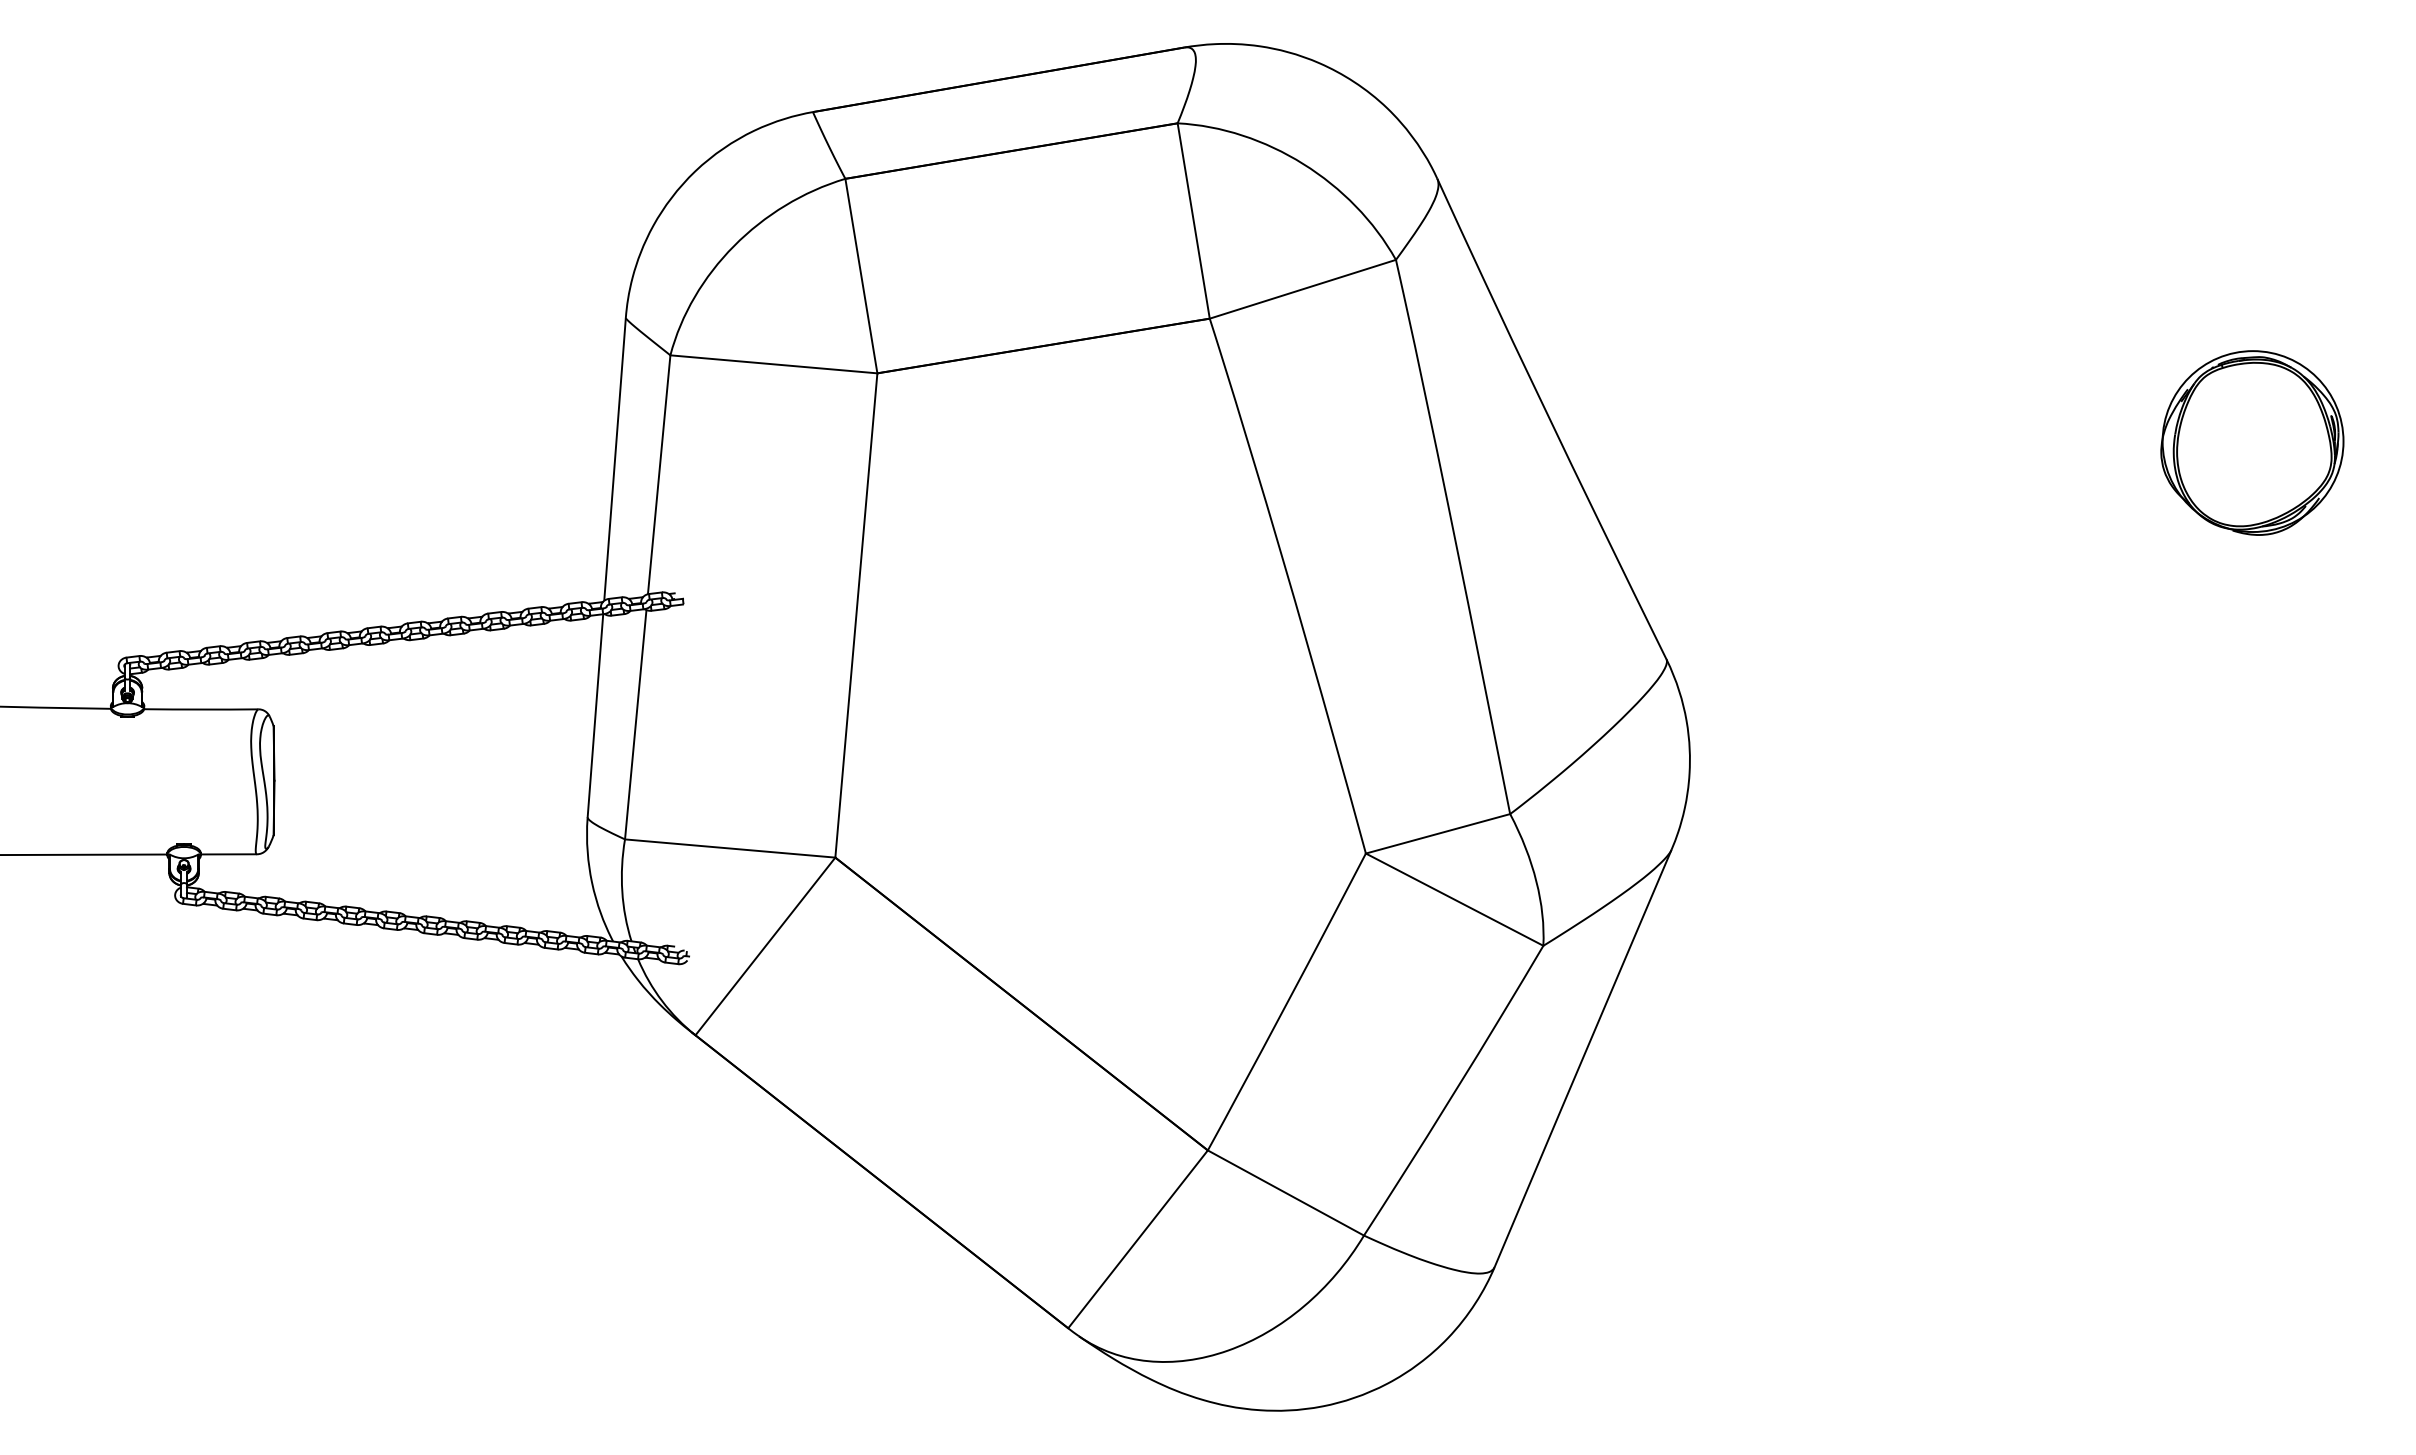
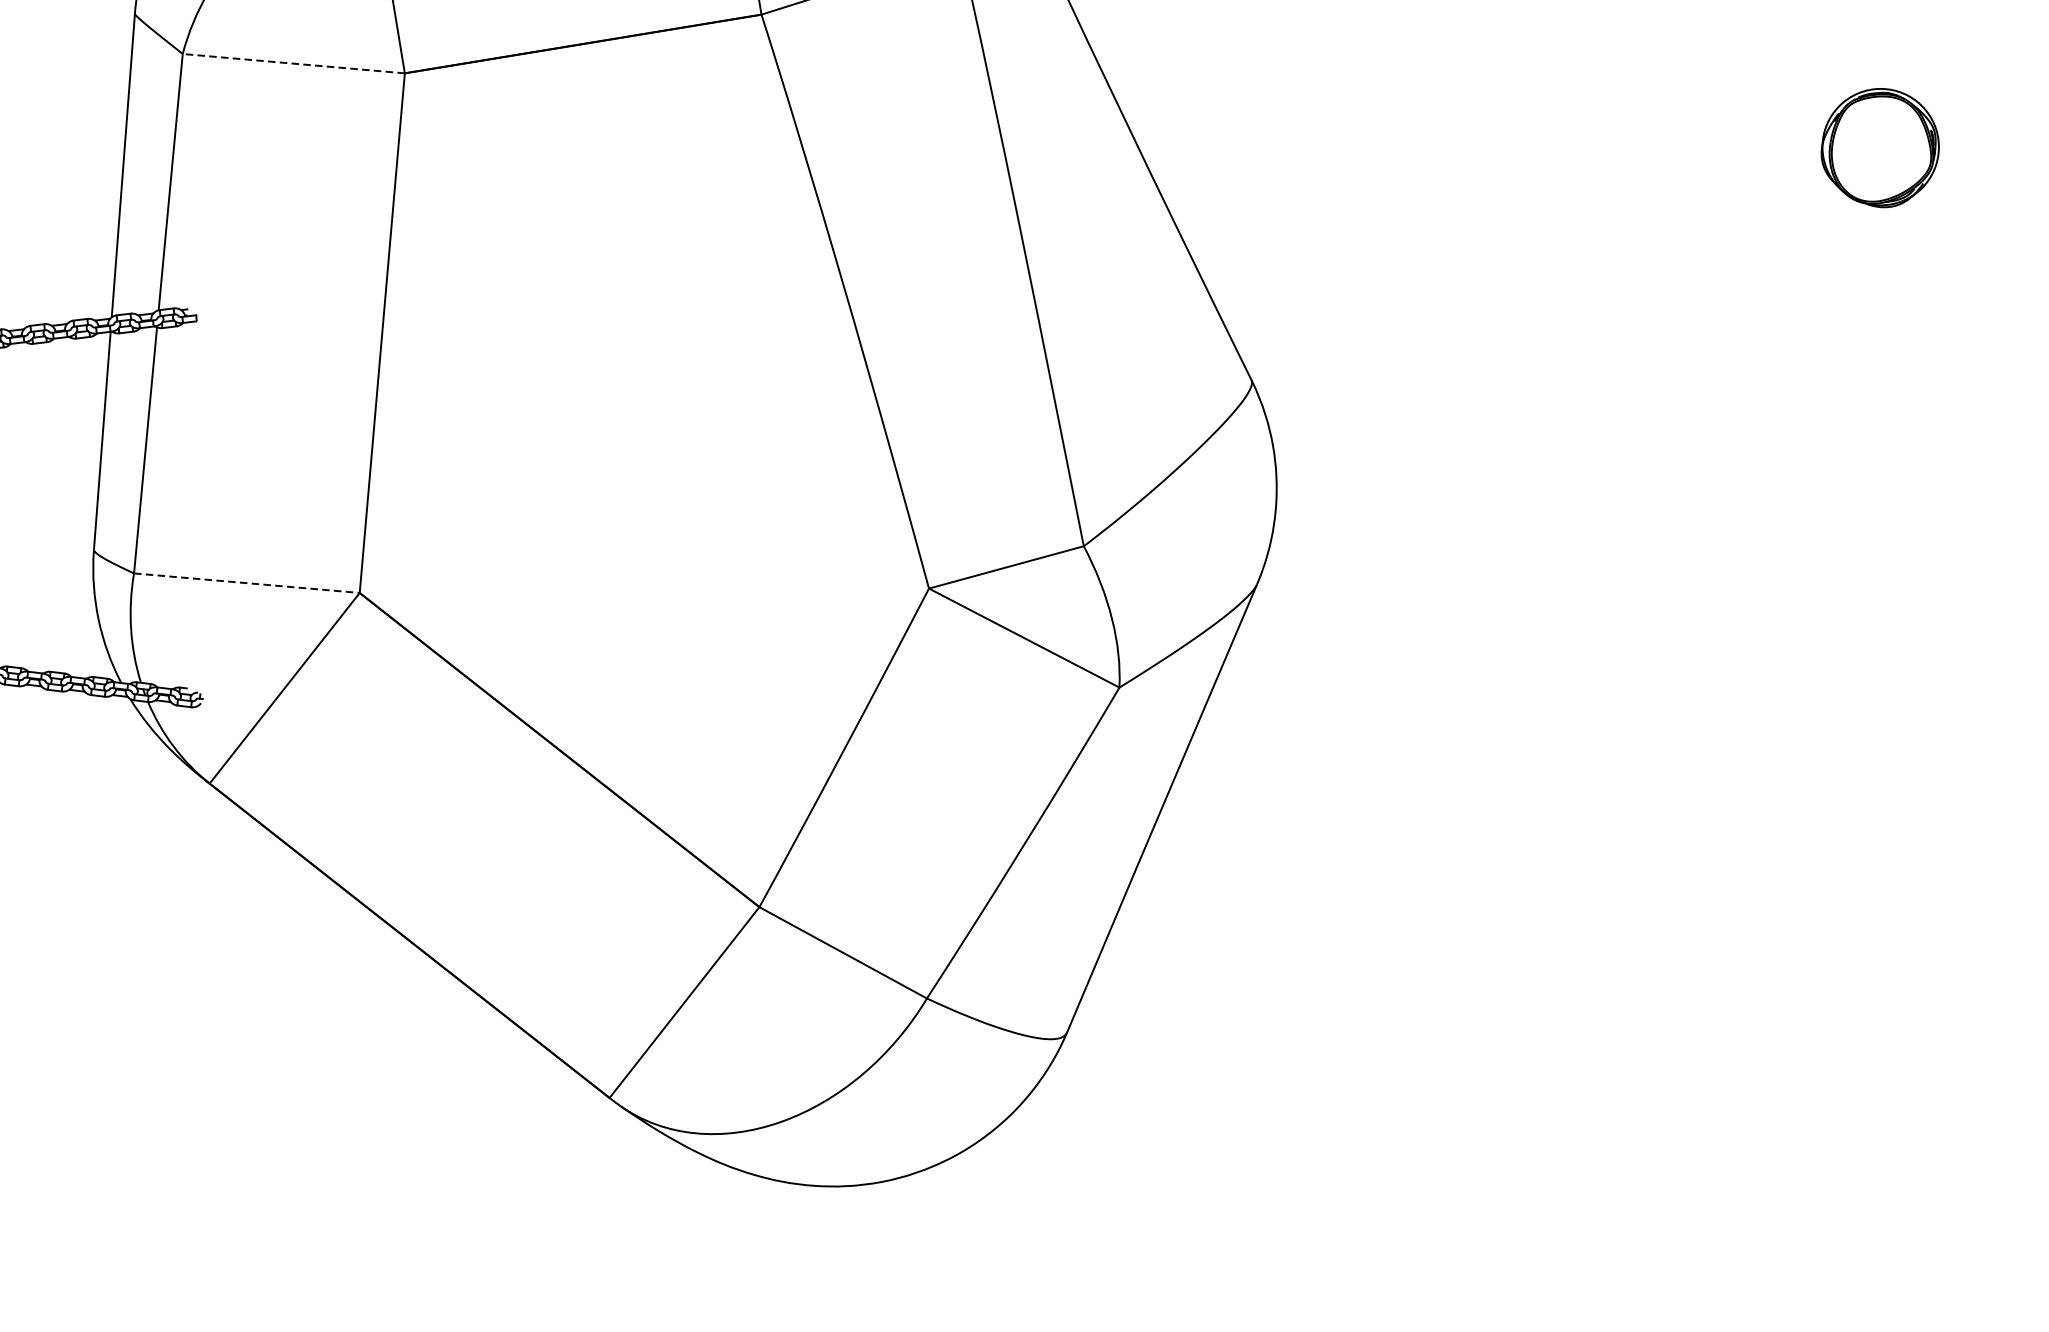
line: (773, 364) -> (293, 63), solid -> dashed
part: (2252, 442) -> (1880, 147), size x0.6
line: (730, 848) -> (247, 583), solid -> dashed

